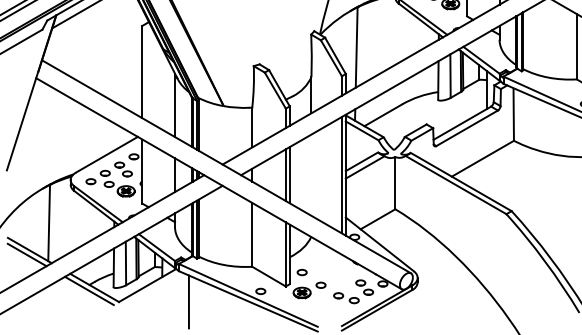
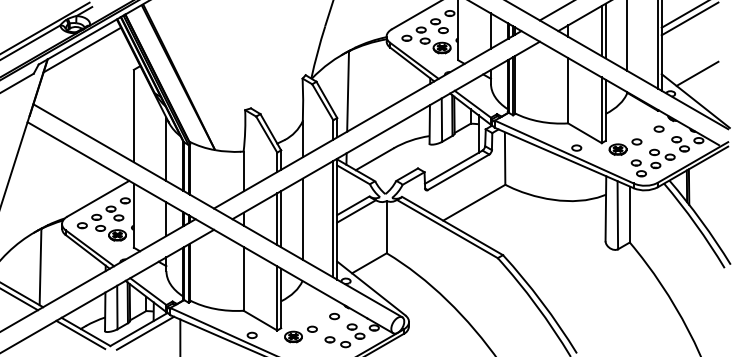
line: (311, 174) -> (302, 218), added
part: (302, 272) -> (334, 316), moved
line: (154, 288) -> (145, 332), added

